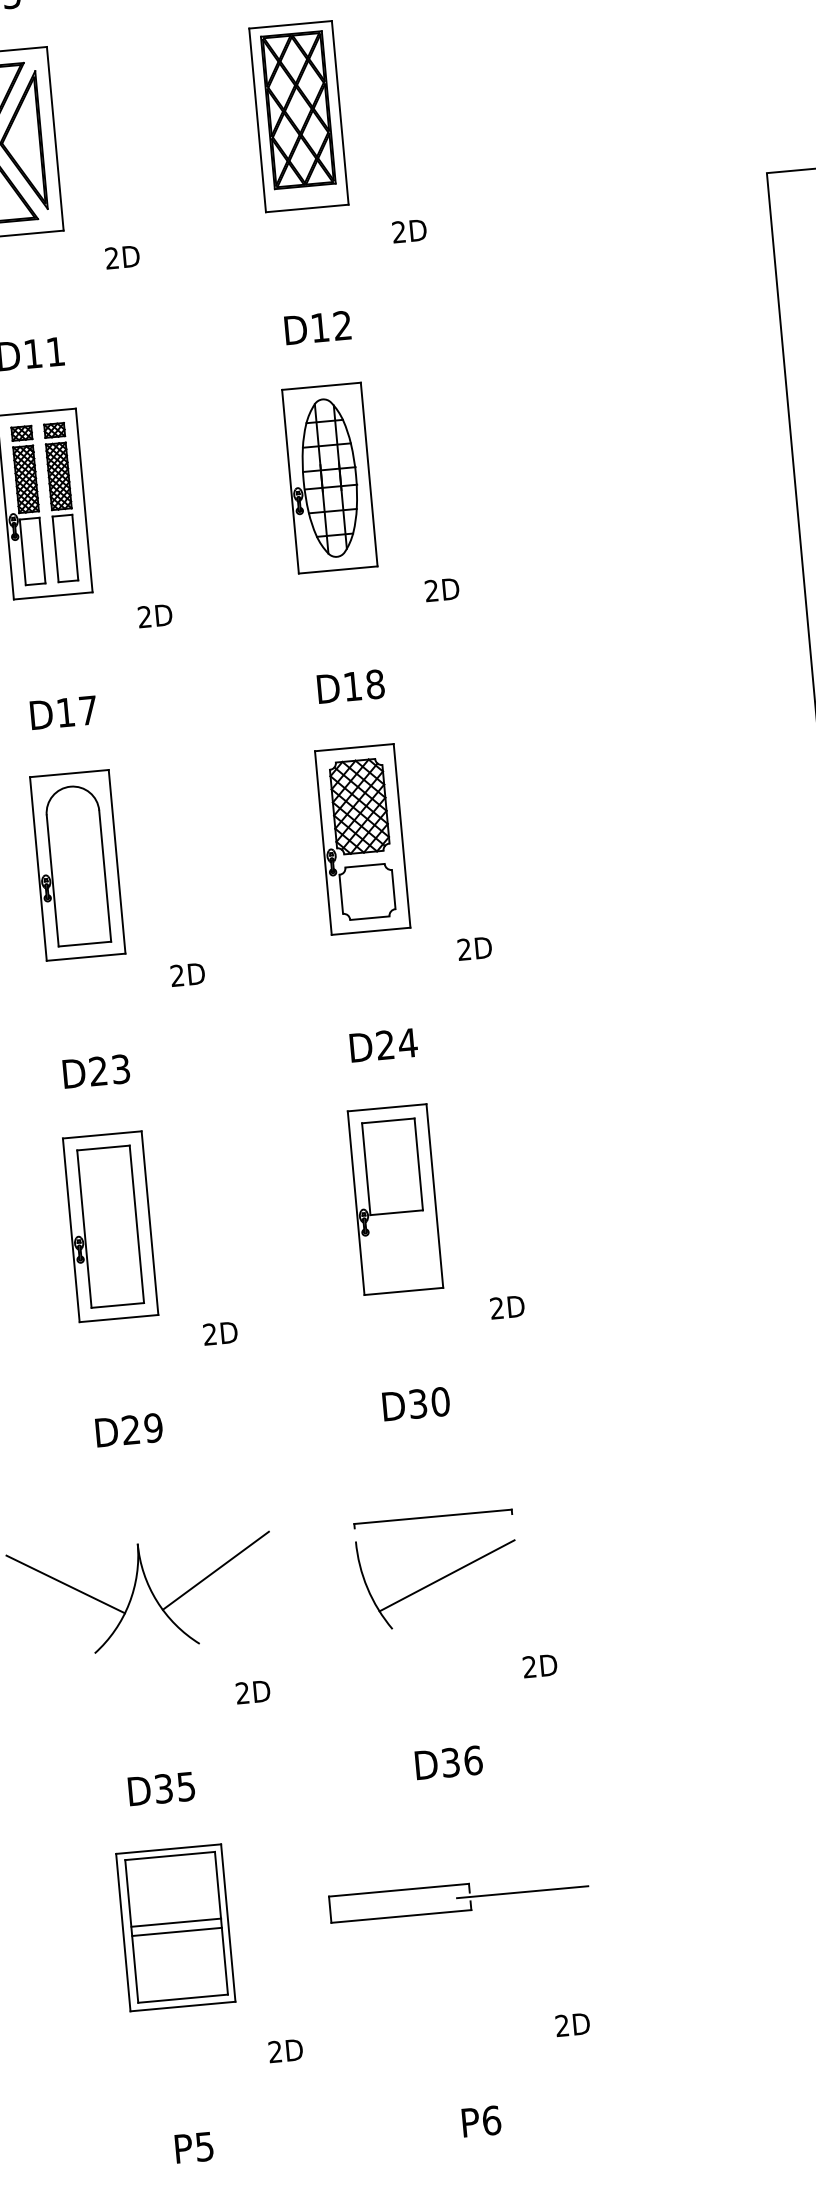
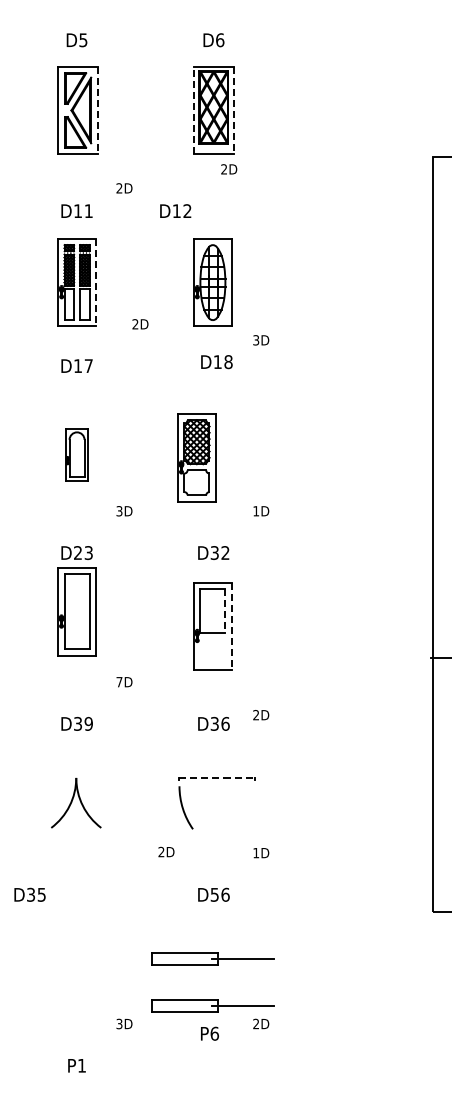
line: (340, 112) -> (233, 110), solid -> dashed
line: (258, 120) -> (194, 110), solid -> dashed
line: (54, 138) -> (97, 110), solid -> dashed
text: (410, 231) -> (229, 169), moved
text: (122, 257) -> (124, 188), moved
text: (317, 326) -> (175, 210), moved
line: (83, 500) -> (95, 282), solid -> dashed
text: (432, 591) -> (256, 340), 2D -> 3D
text: (155, 616) -> (140, 324), moved
text: (350, 687) -> (216, 362), moved
text: (62, 711) -> (76, 365), moved
part: (361, 838) -> (196, 457), moved
part: (76, 864) -> (76, 454), size x0.6
text: (462, 950) -> (255, 511), 2D -> 1D
text: (177, 976) -> (119, 511), 2D -> 3D
text: (395, 1045) -> (219, 553), D24 -> D32
line: (418, 1163) -> (225, 610), solid -> dashed
line: (434, 1196) -> (231, 626), solid -> dashed
part: (109, 1225) -> (76, 611), moved
text: (508, 1308) -> (261, 715), moved
text: (210, 1335) -> (119, 682), 2D -> 7D
text: (440, 1400) -> (225, 723), D30 -> D36
text: (129, 1429) -> (77, 723), D29 -> D39
line: (434, 1515) -> (217, 777), solid -> dashed
line: (214, 1569) -> (111, 793), removed
line: (445, 1576) -> (220, 806), removed
line: (65, 1583) -> (40, 793), removed
text: (530, 1665) -> (256, 852), 2D -> 1D
text: (253, 1690) -> (166, 851), moved
text: (449, 1759) -> (214, 893), D36 -> D56
text: (160, 1788) -> (29, 894), moved
part: (175, 1928) -> (77, 961), removed
part: (467, 1995) -> (212, 1005), added
text: (275, 2052) -> (119, 1024), 2D -> 3D
text: (480, 2121) -> (209, 1033), moved
text: (203, 2146) -> (81, 1065), P5 -> P1

